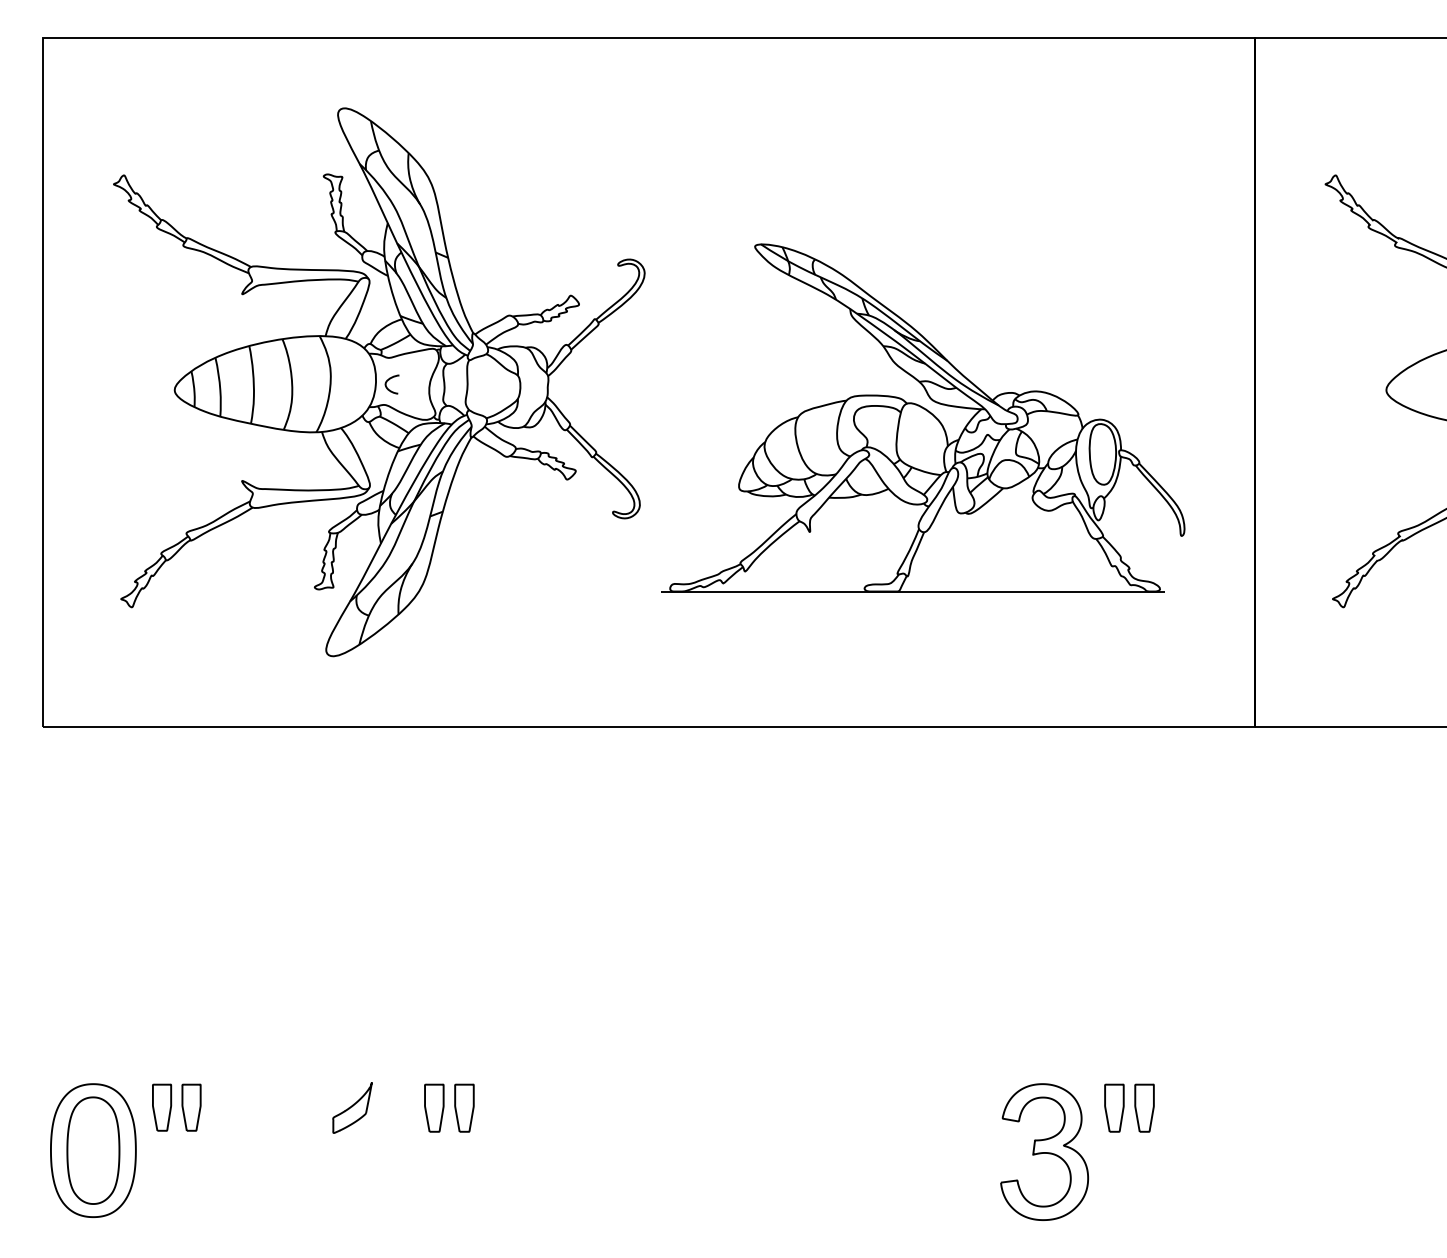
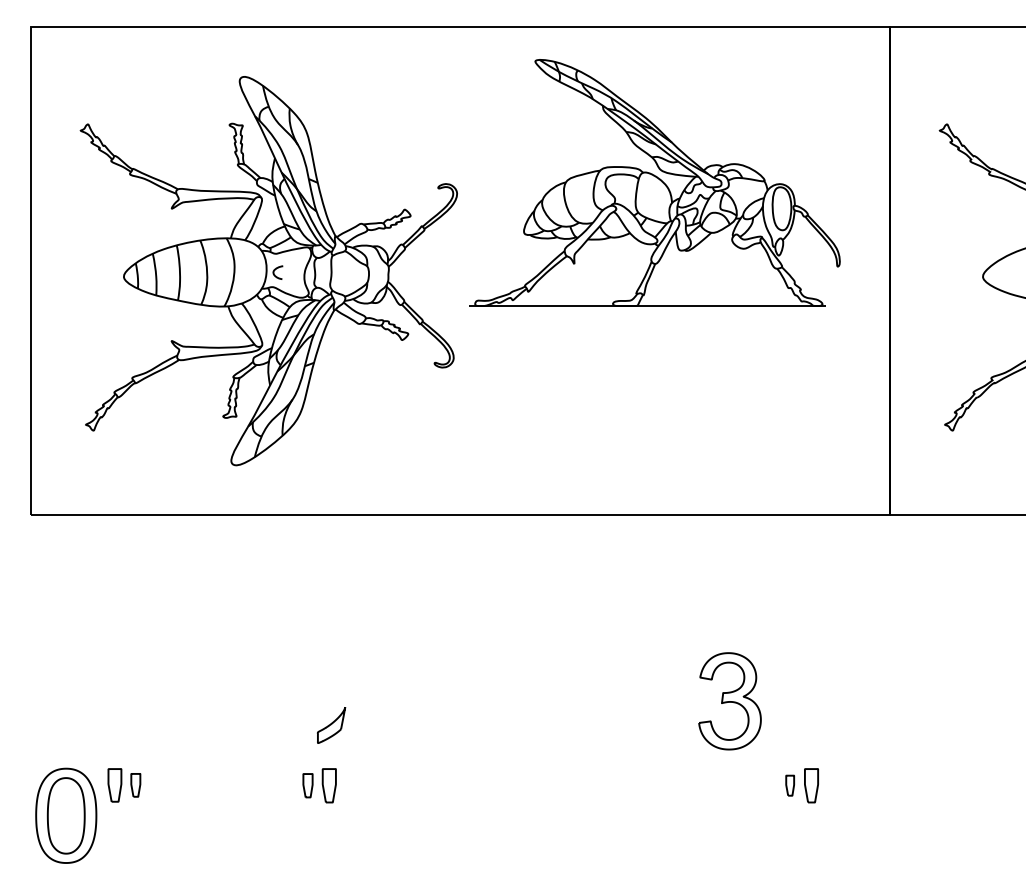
part: (923, 417) -> (654, 182), moved
part: (191, 1107) -> (135, 785), size x0.7
part: (352, 1107) -> (331, 724), moved
part: (434, 1107) -> (308, 785), size x0.7
part: (1114, 1107) -> (790, 785), size x0.6
part: (1044, 1151) -> (729, 700), moved

